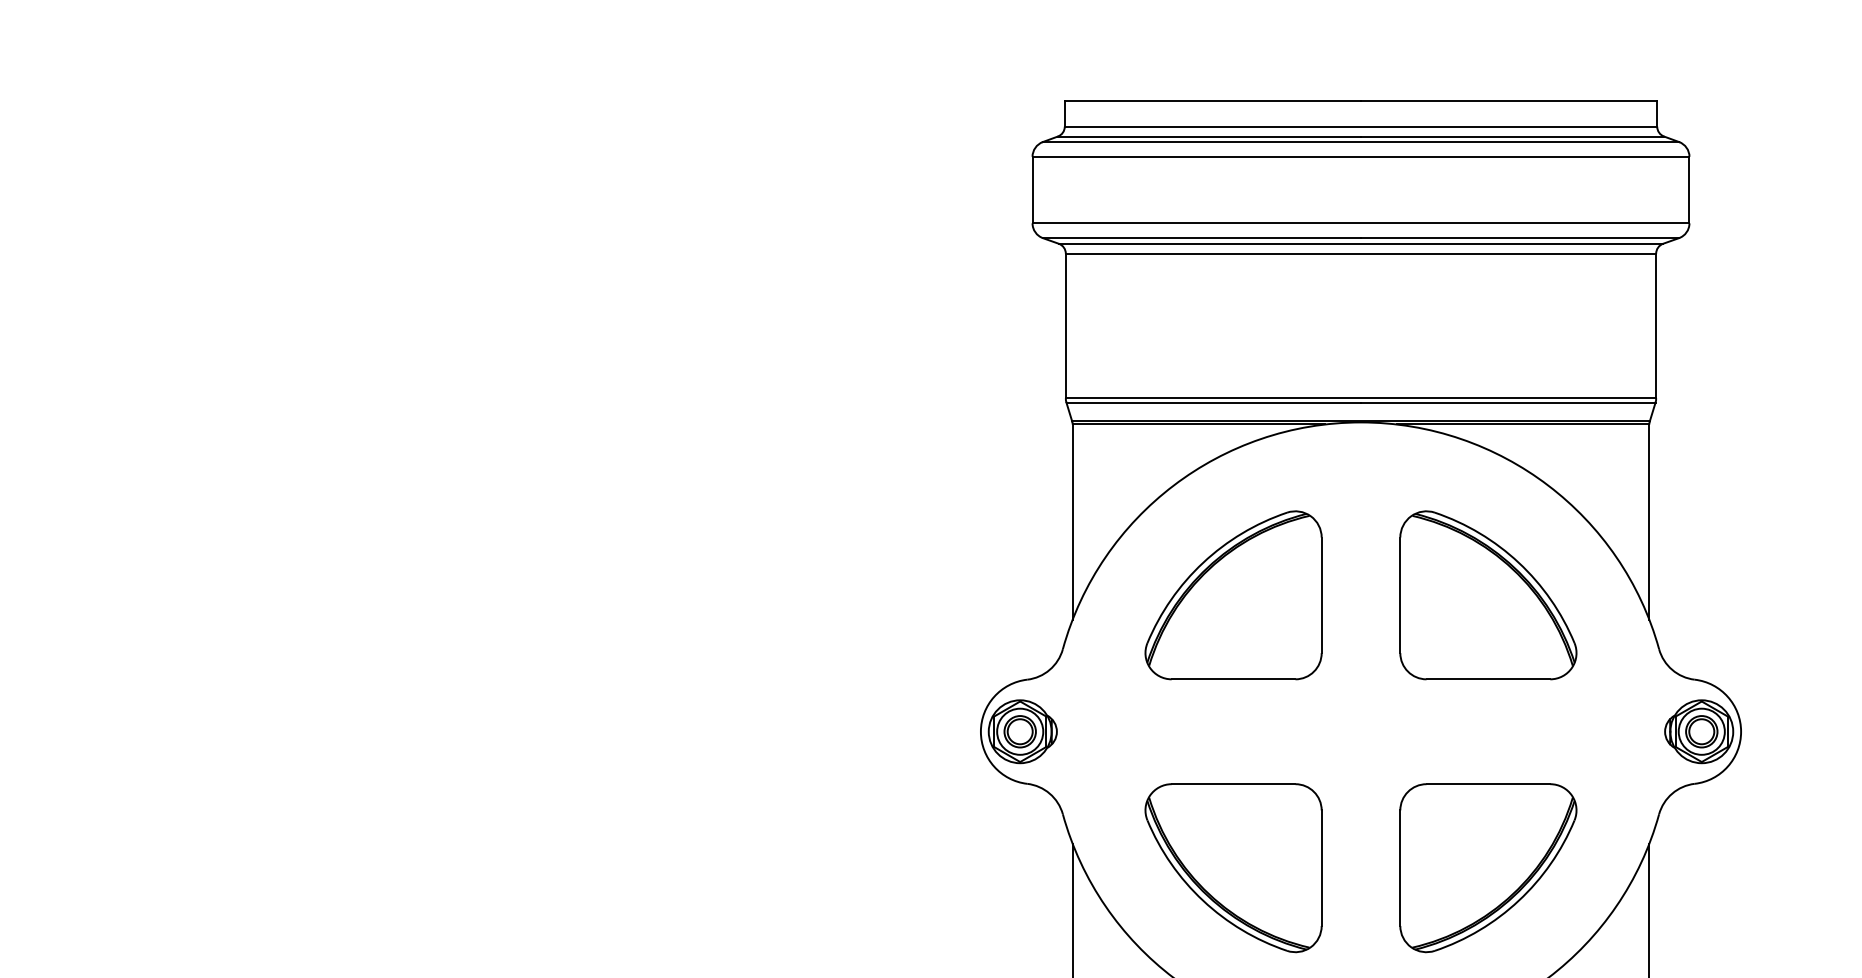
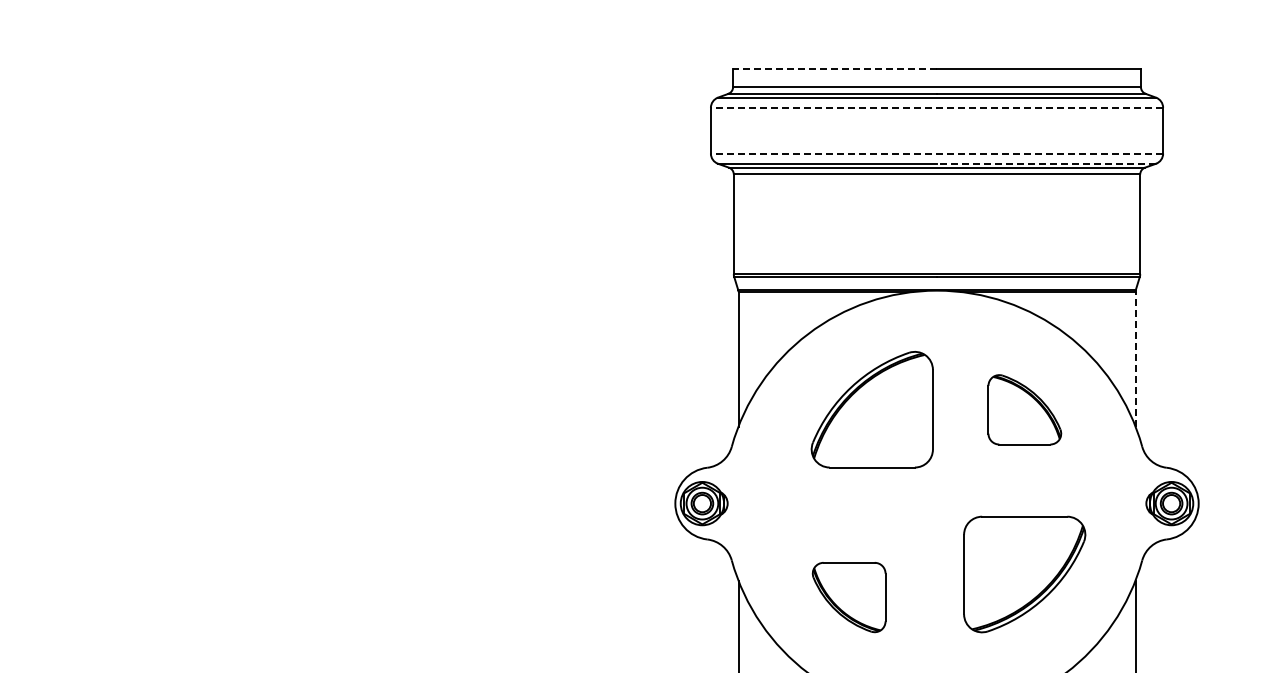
line: (1213, 101) -> (835, 69), solid -> dashed
line: (1360, 156) -> (936, 107), solid -> dashed
line: (1360, 223) -> (936, 153), solid -> dashed
line: (1518, 237) -> (1045, 163), solid -> dashed
line: (1649, 520) -> (1135, 358), solid -> dashed
part: (1232, 595) -> (871, 409), moved
part: (1488, 595) -> (1024, 409), size x0.6
part: (1232, 868) -> (848, 597), size x0.6
part: (1488, 868) -> (1024, 574), moved

